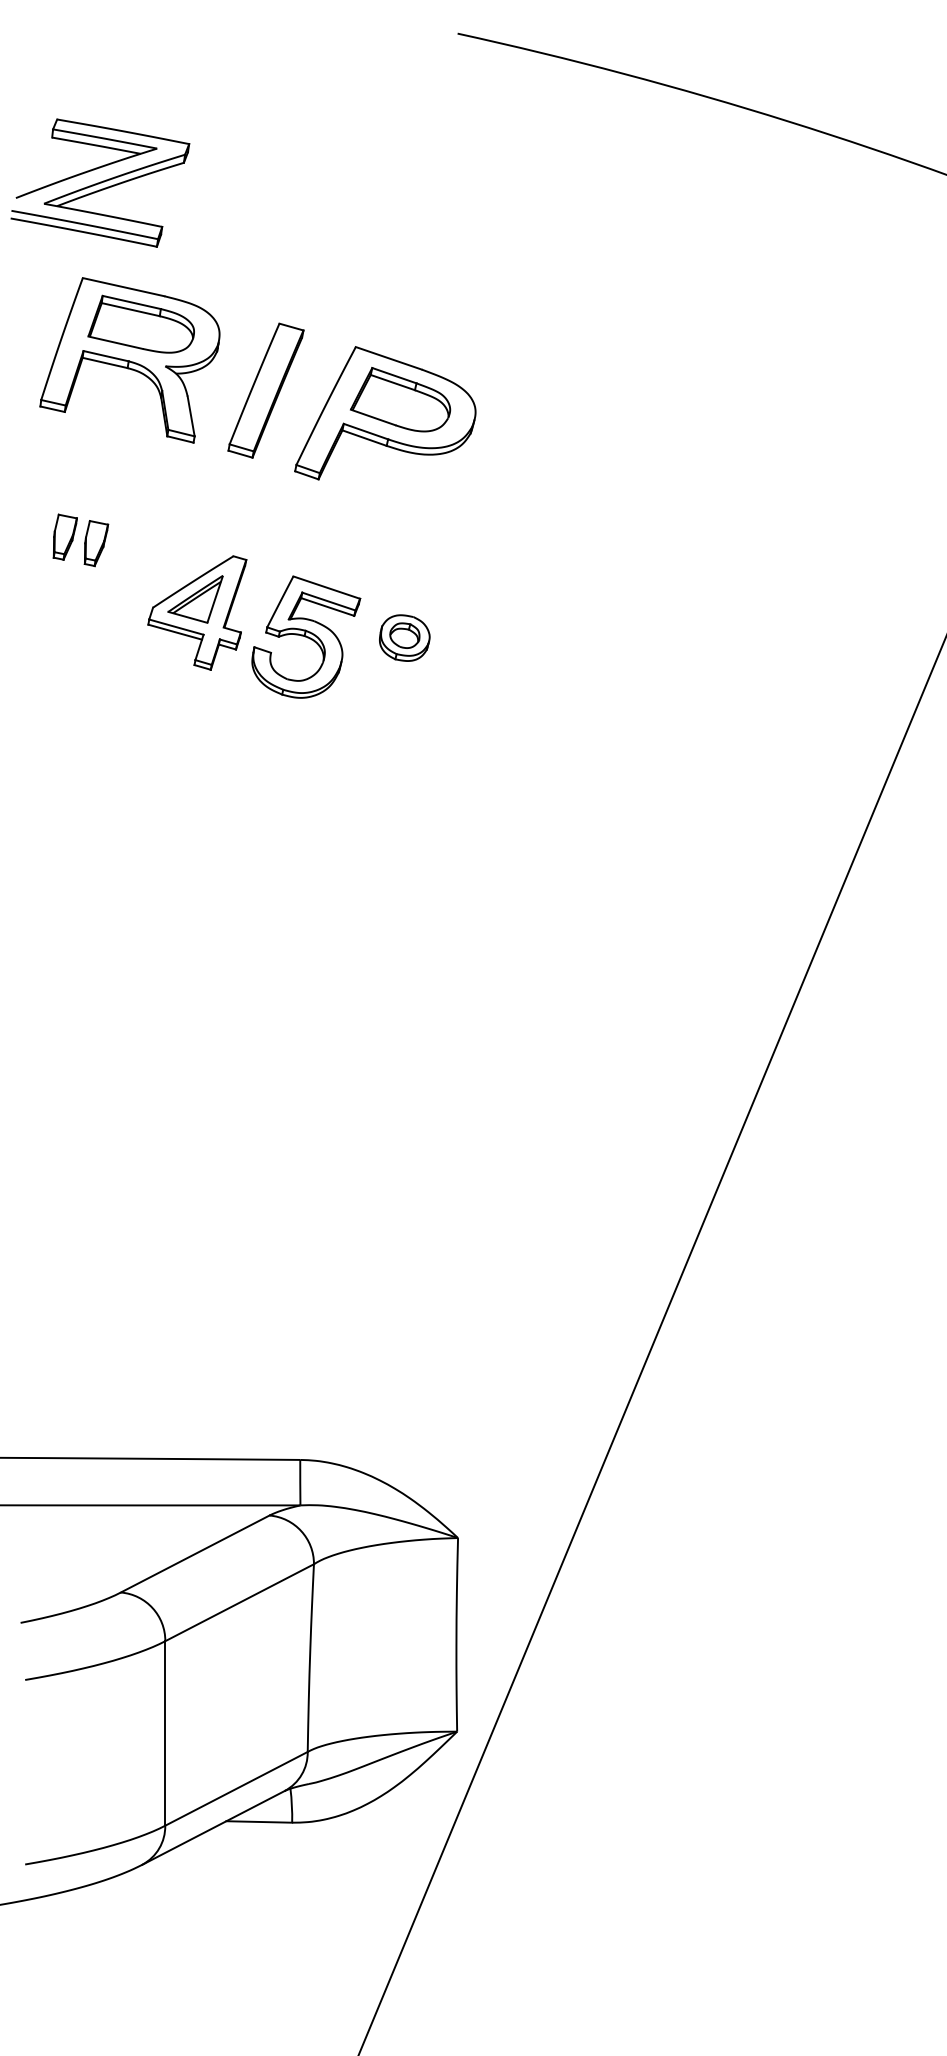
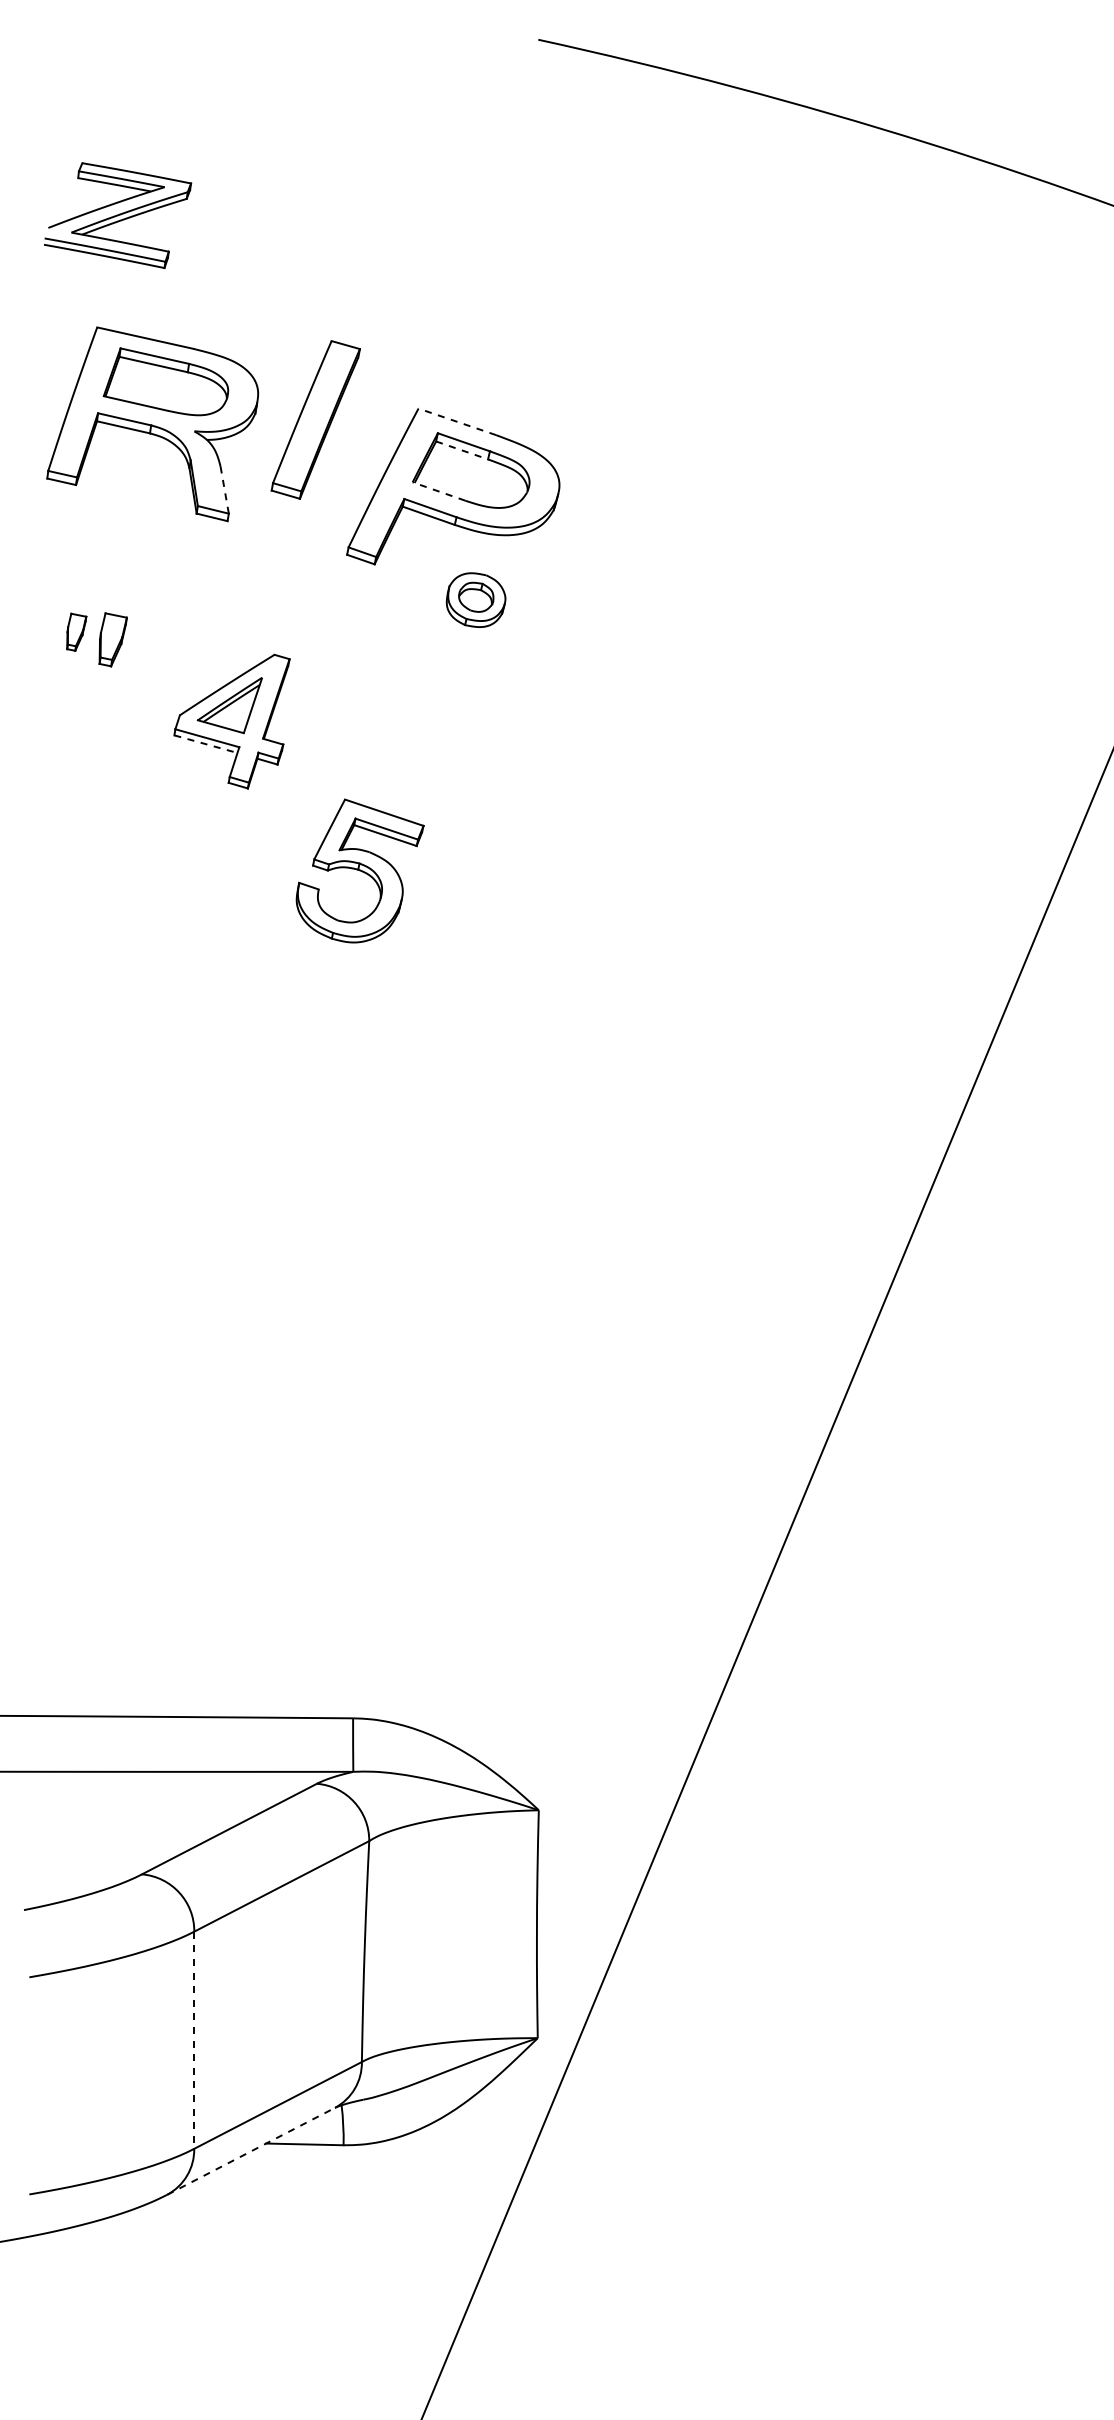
part: (100, 182) -> (117, 215), size x0.7
line: (388, 358) -> (457, 421), solid -> dashed
line: (393, 382) -> (462, 450), solid -> dashed
part: (265, 390) -> (315, 419), moved
line: (190, 416) -> (224, 490), solid -> dashed
line: (372, 417) -> (438, 491), solid -> dashed
part: (65, 536) -> (76, 631), size x0.7
line: (174, 632) -> (205, 744), solid -> dashed
part: (305, 636) -> (359, 870), moved
part: (404, 637) -> (475, 599), moved
line: (165, 1733) -> (194, 2040), solid -> dashed
line: (213, 1827) -> (251, 2151), solid -> dashed

